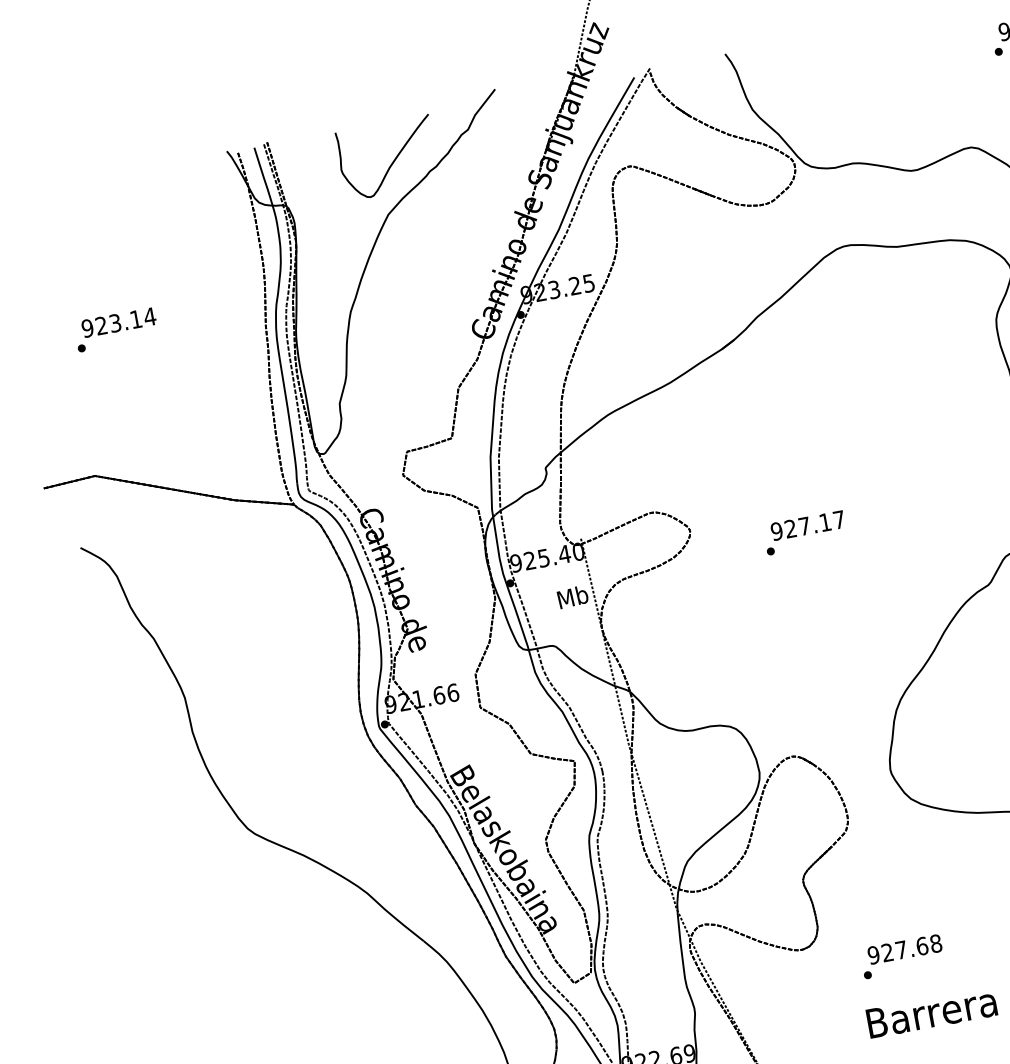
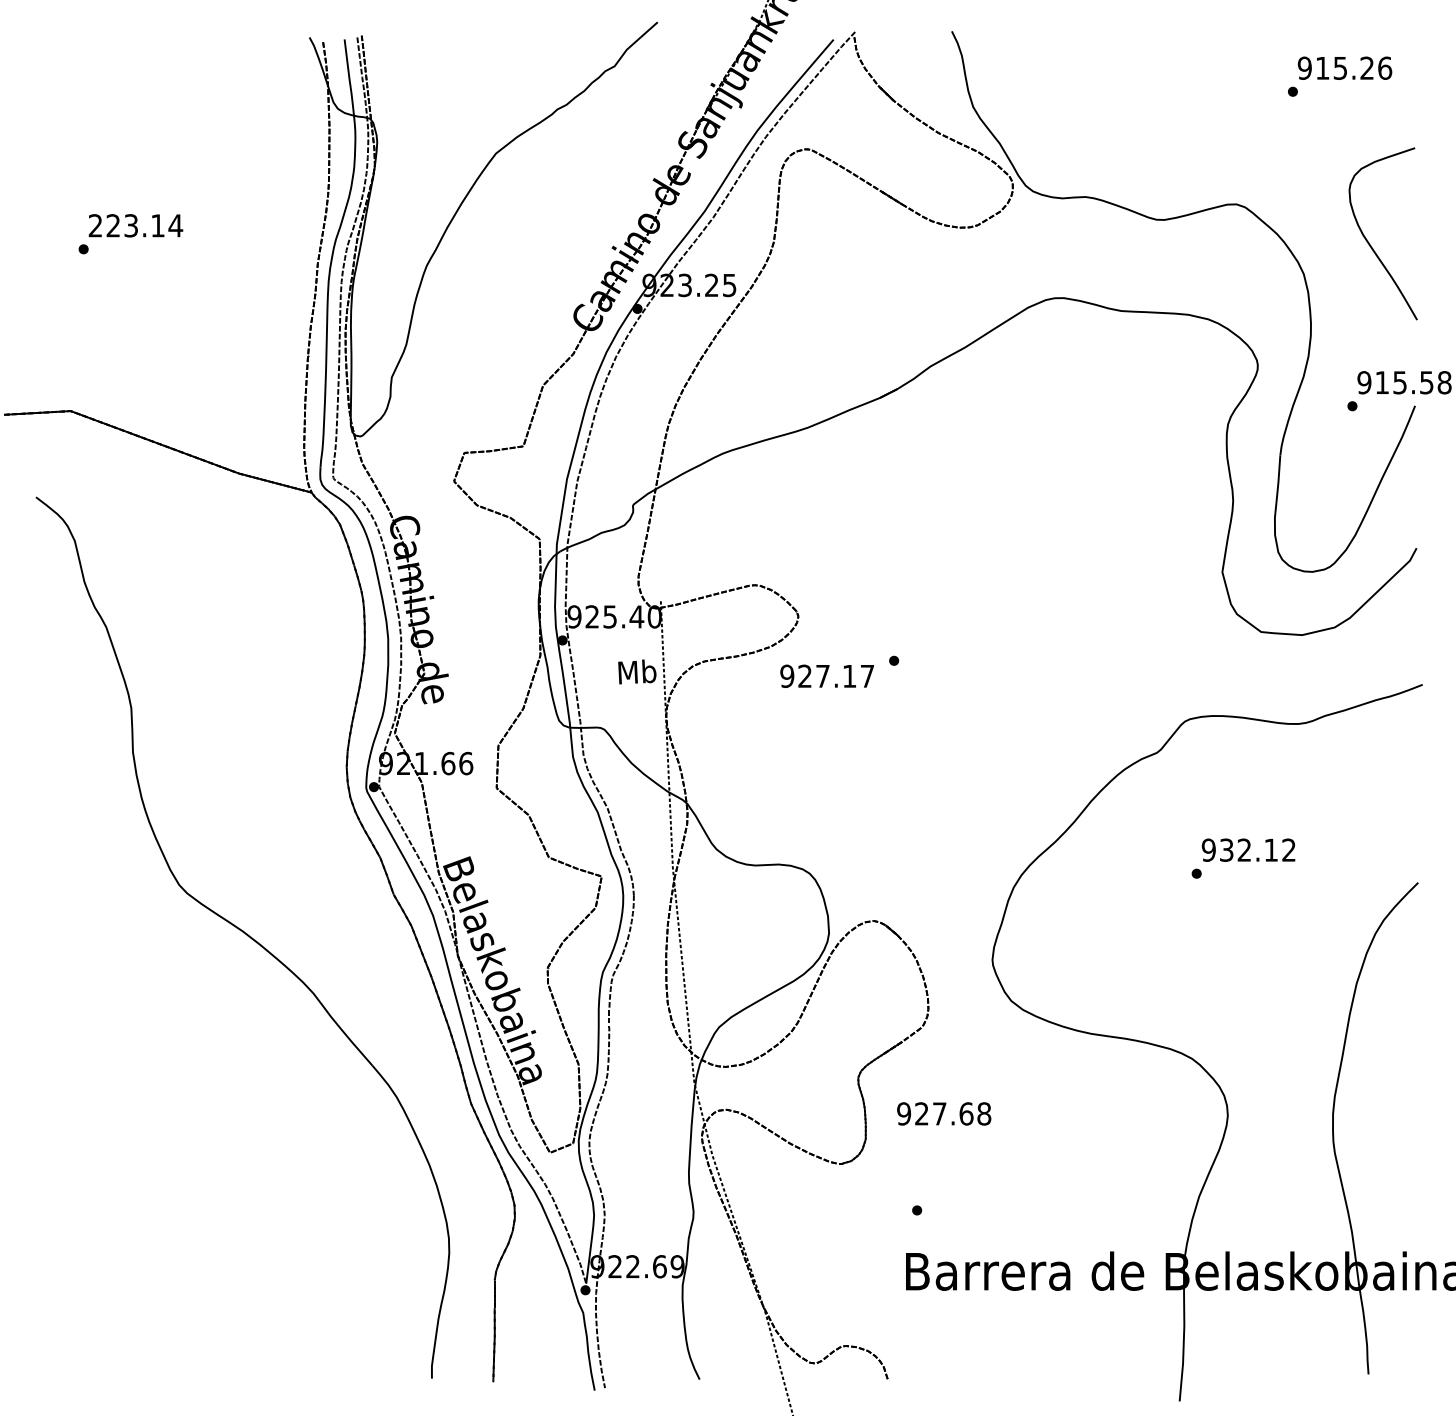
curve: (393, 160) -> (514, 87), removed
text: (87, 328) -> (95, 225), 923.14 -> 223.14
text: (807, 525) -> (826, 675), moved
text: (905, 949) -> (944, 1113), moved

